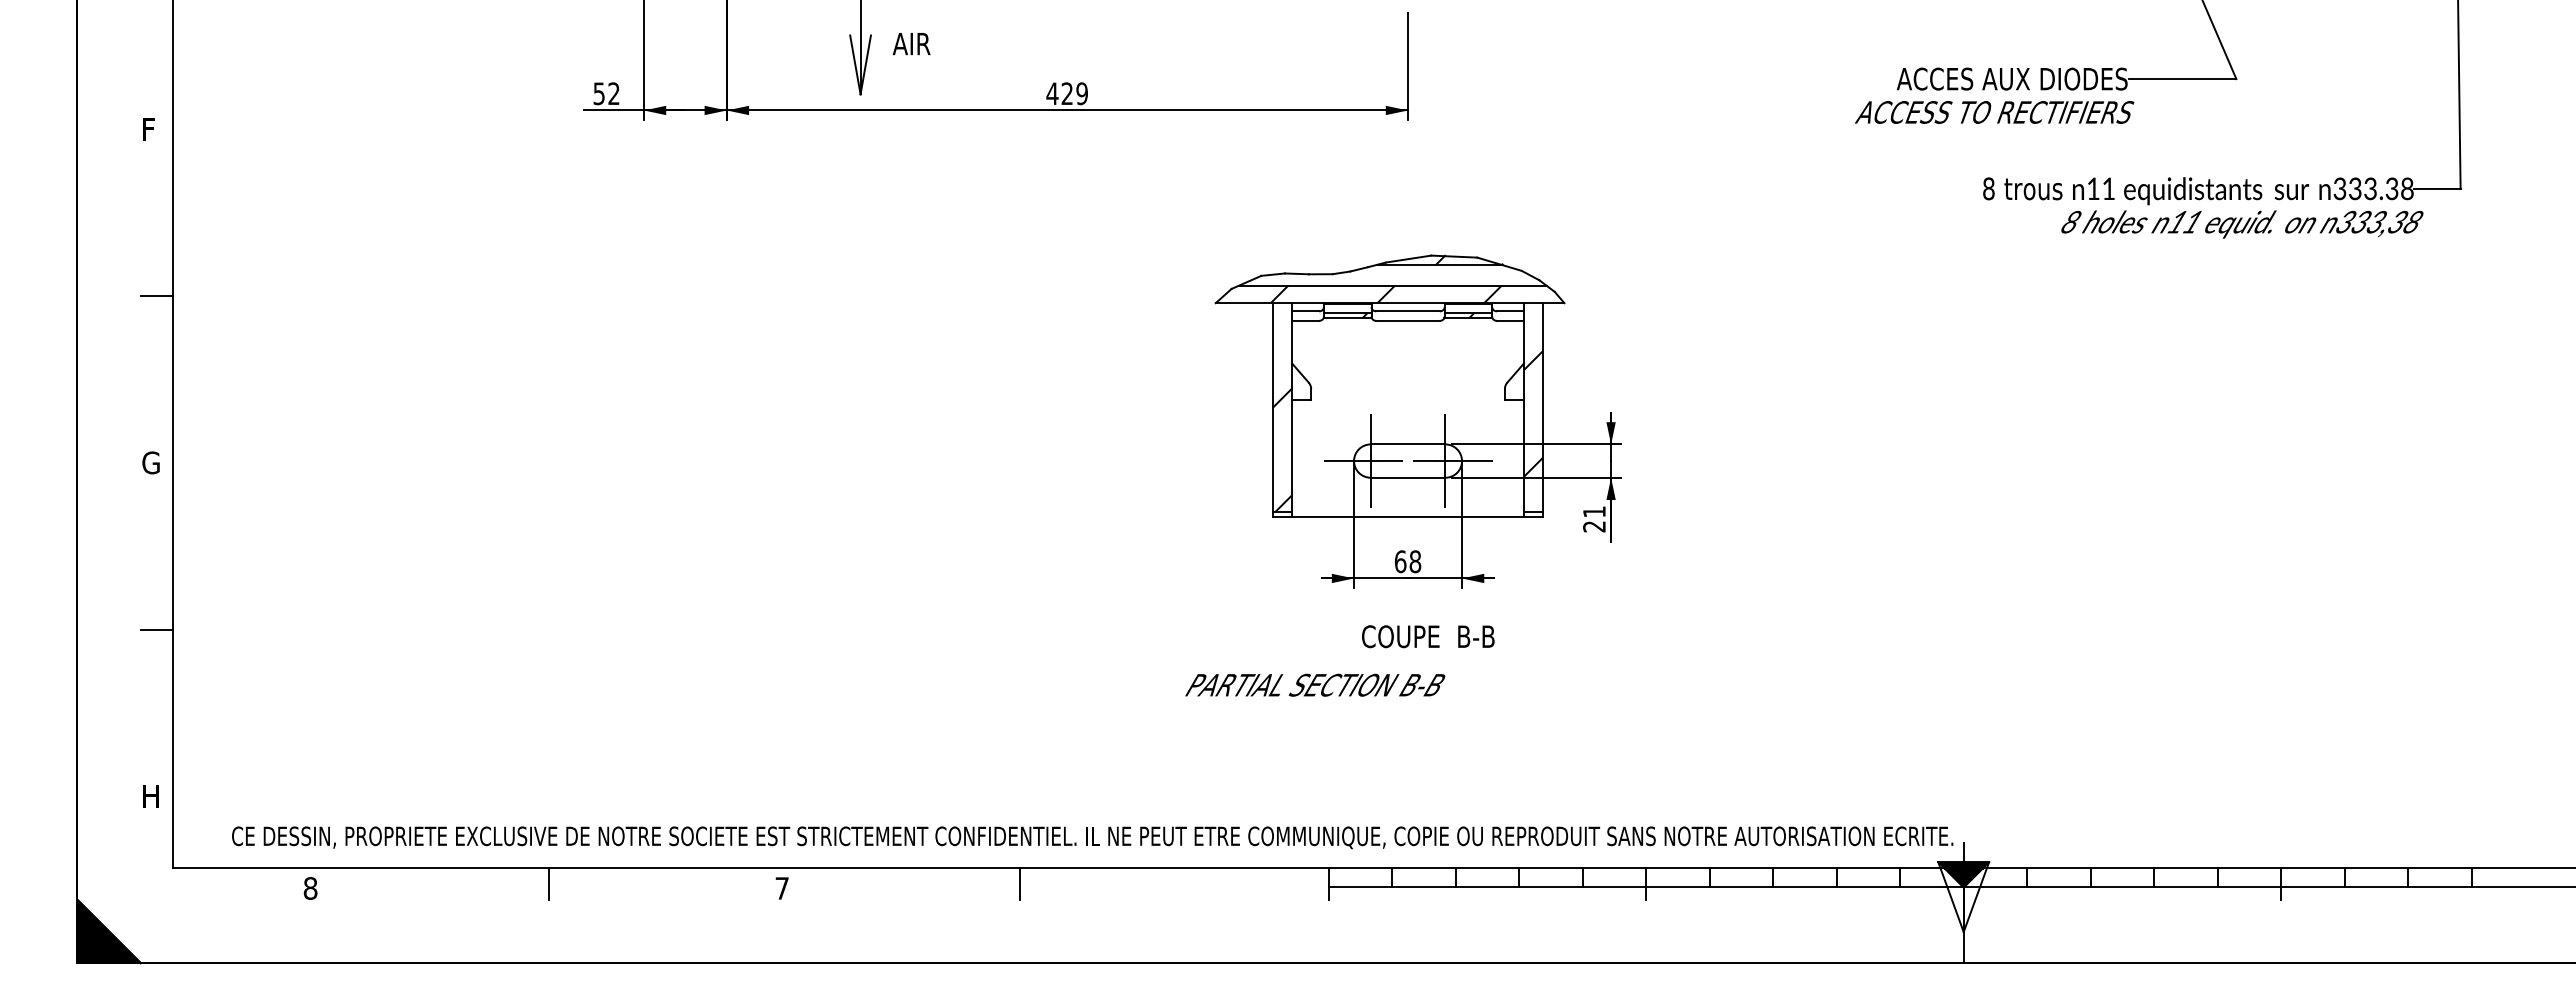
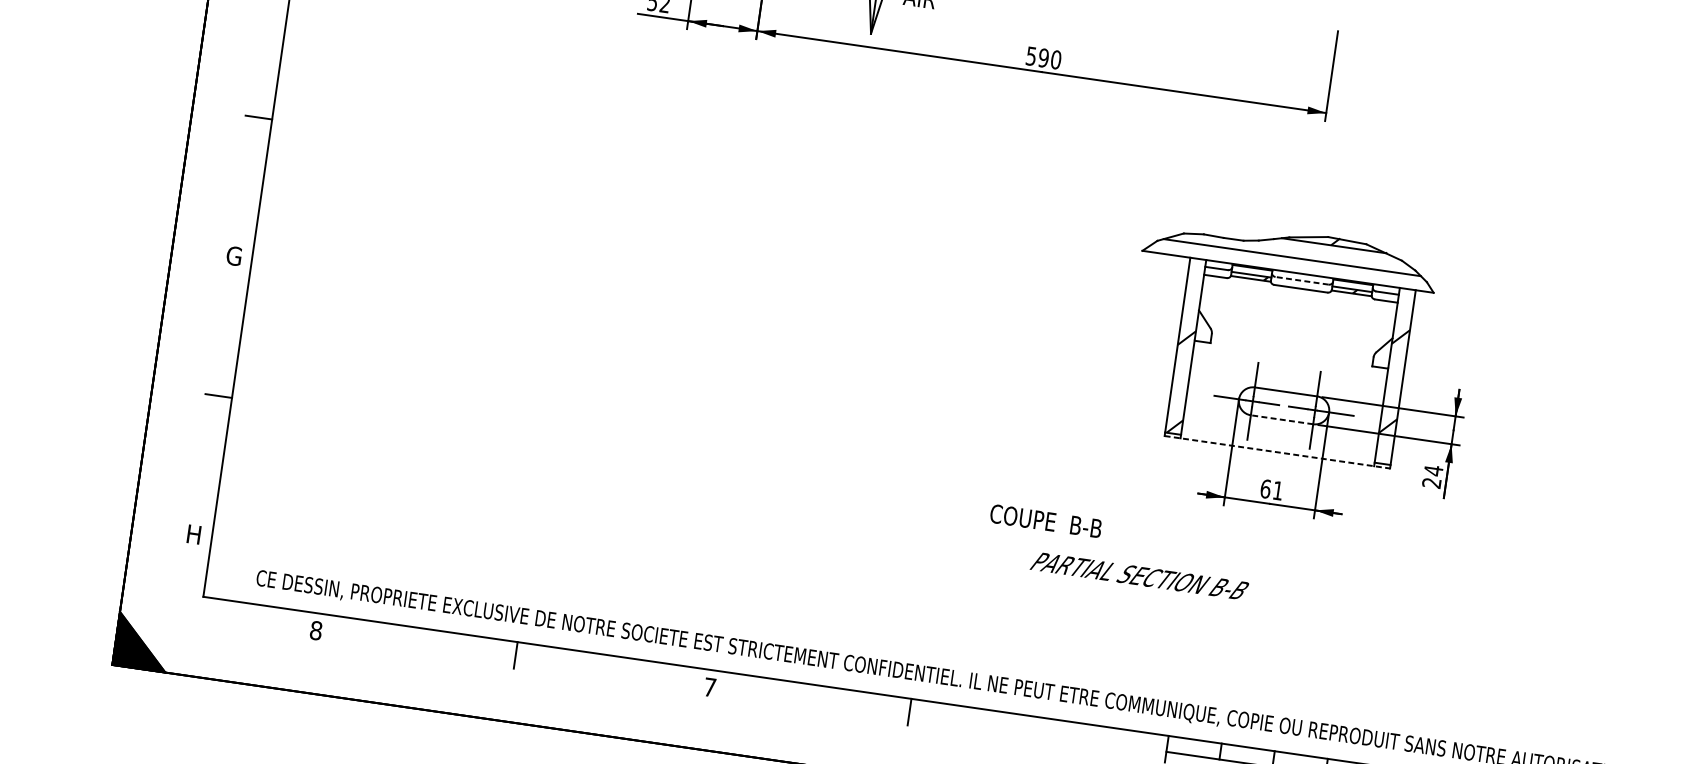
text: (1067, 93) -> (1043, 57), 429 -> 590
hatch: (1385, 294) -> (1285, 264), removed
line: (1408, 311) -> (1302, 280), solid -> dashed
line: (1407, 477) -> (1281, 419), solid -> dashed
text: (1594, 511) -> (1433, 470), 21 -> 24
line: (1408, 516) -> (1277, 452), solid -> dashed
text: (1415, 561) -> (1278, 490), 68 -> 61
text: (1428, 636) -> (1046, 521), moved
text: (1315, 684) -> (1139, 575), moved

